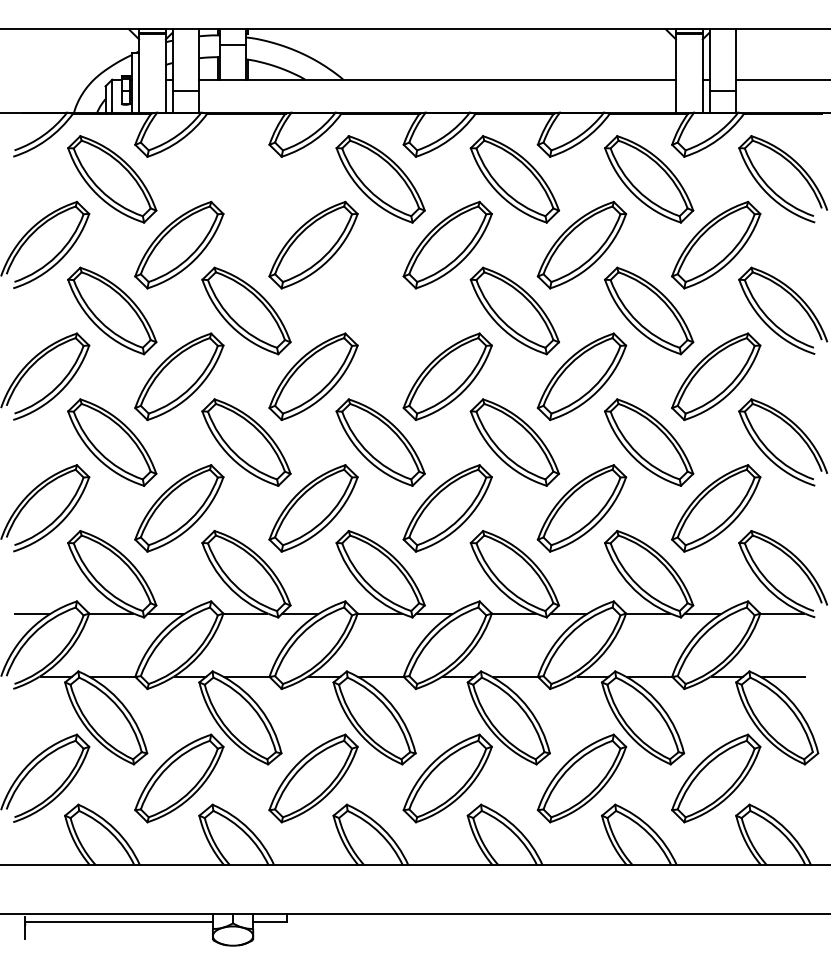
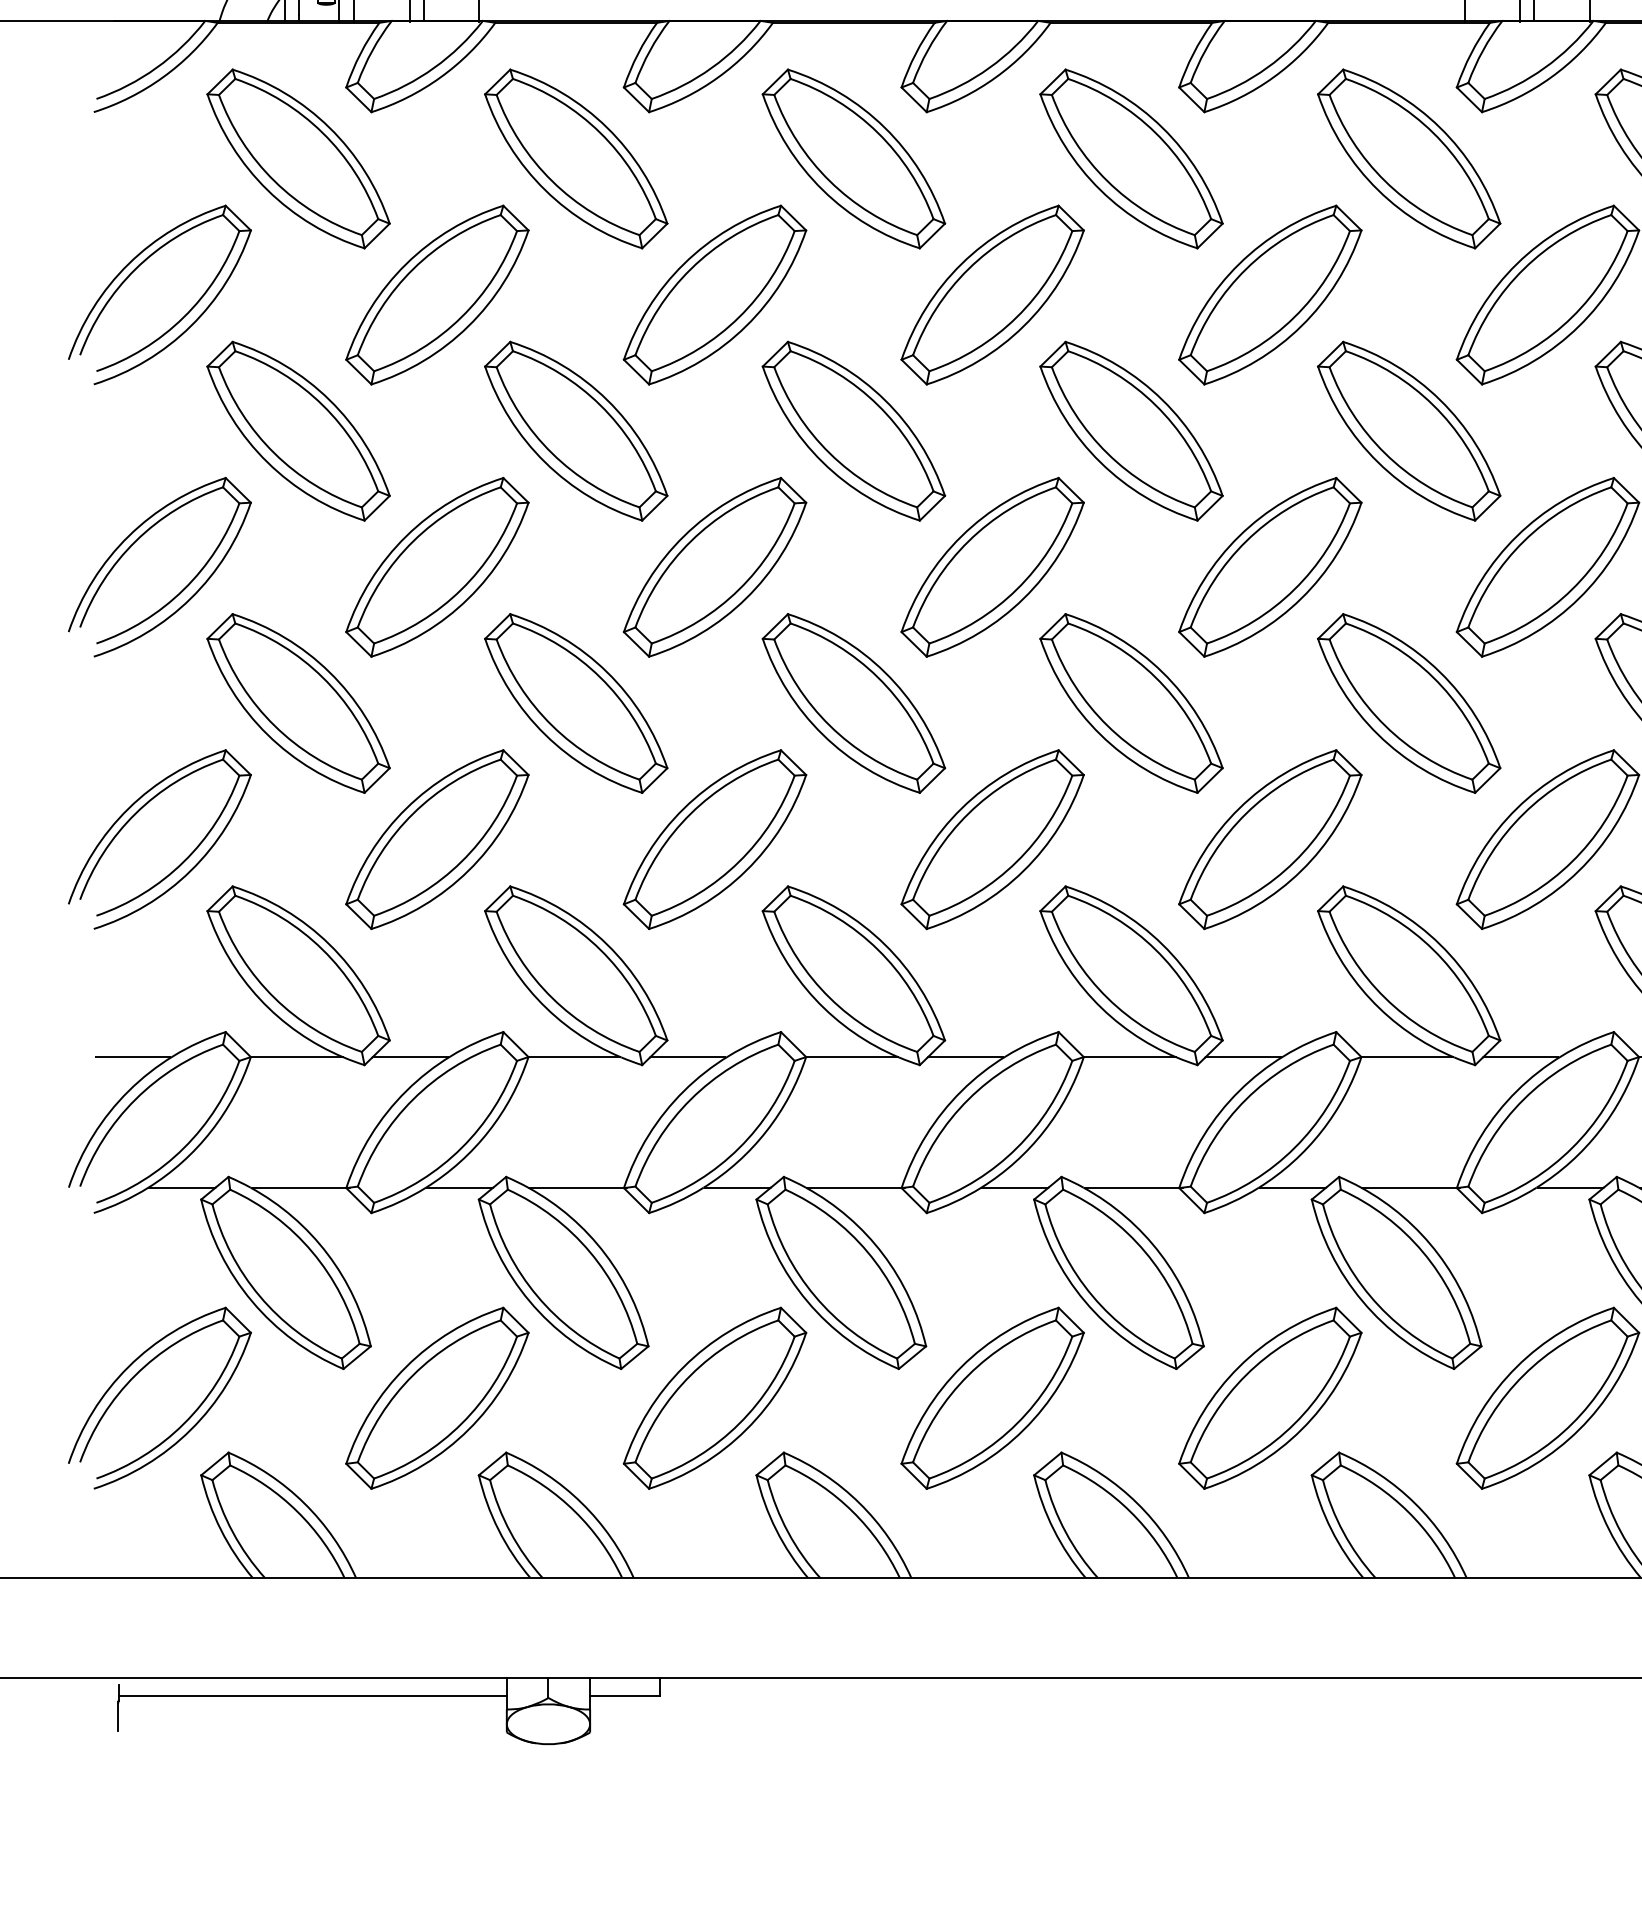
part: (246, 179) -> (576, 159), added
part: (380, 310) -> (853, 430), added

